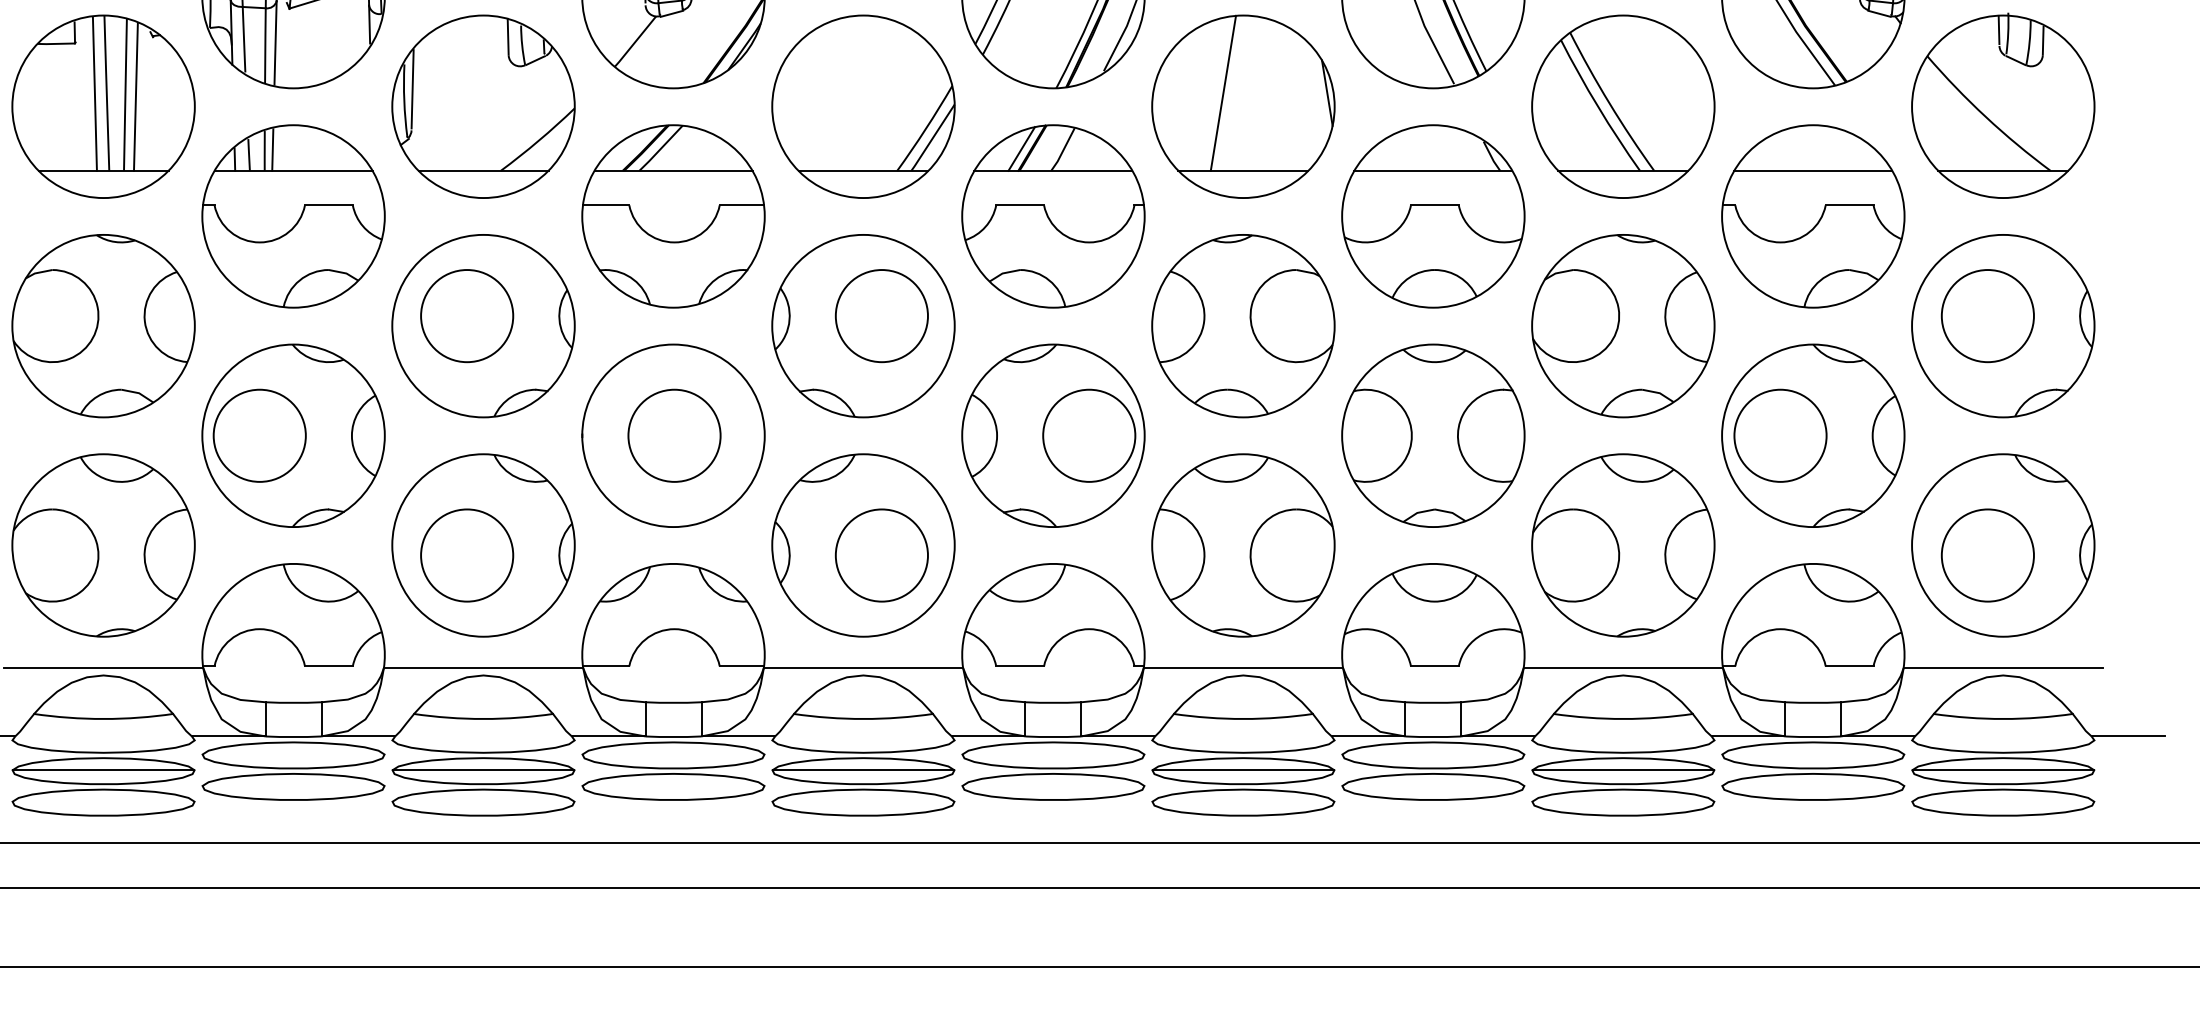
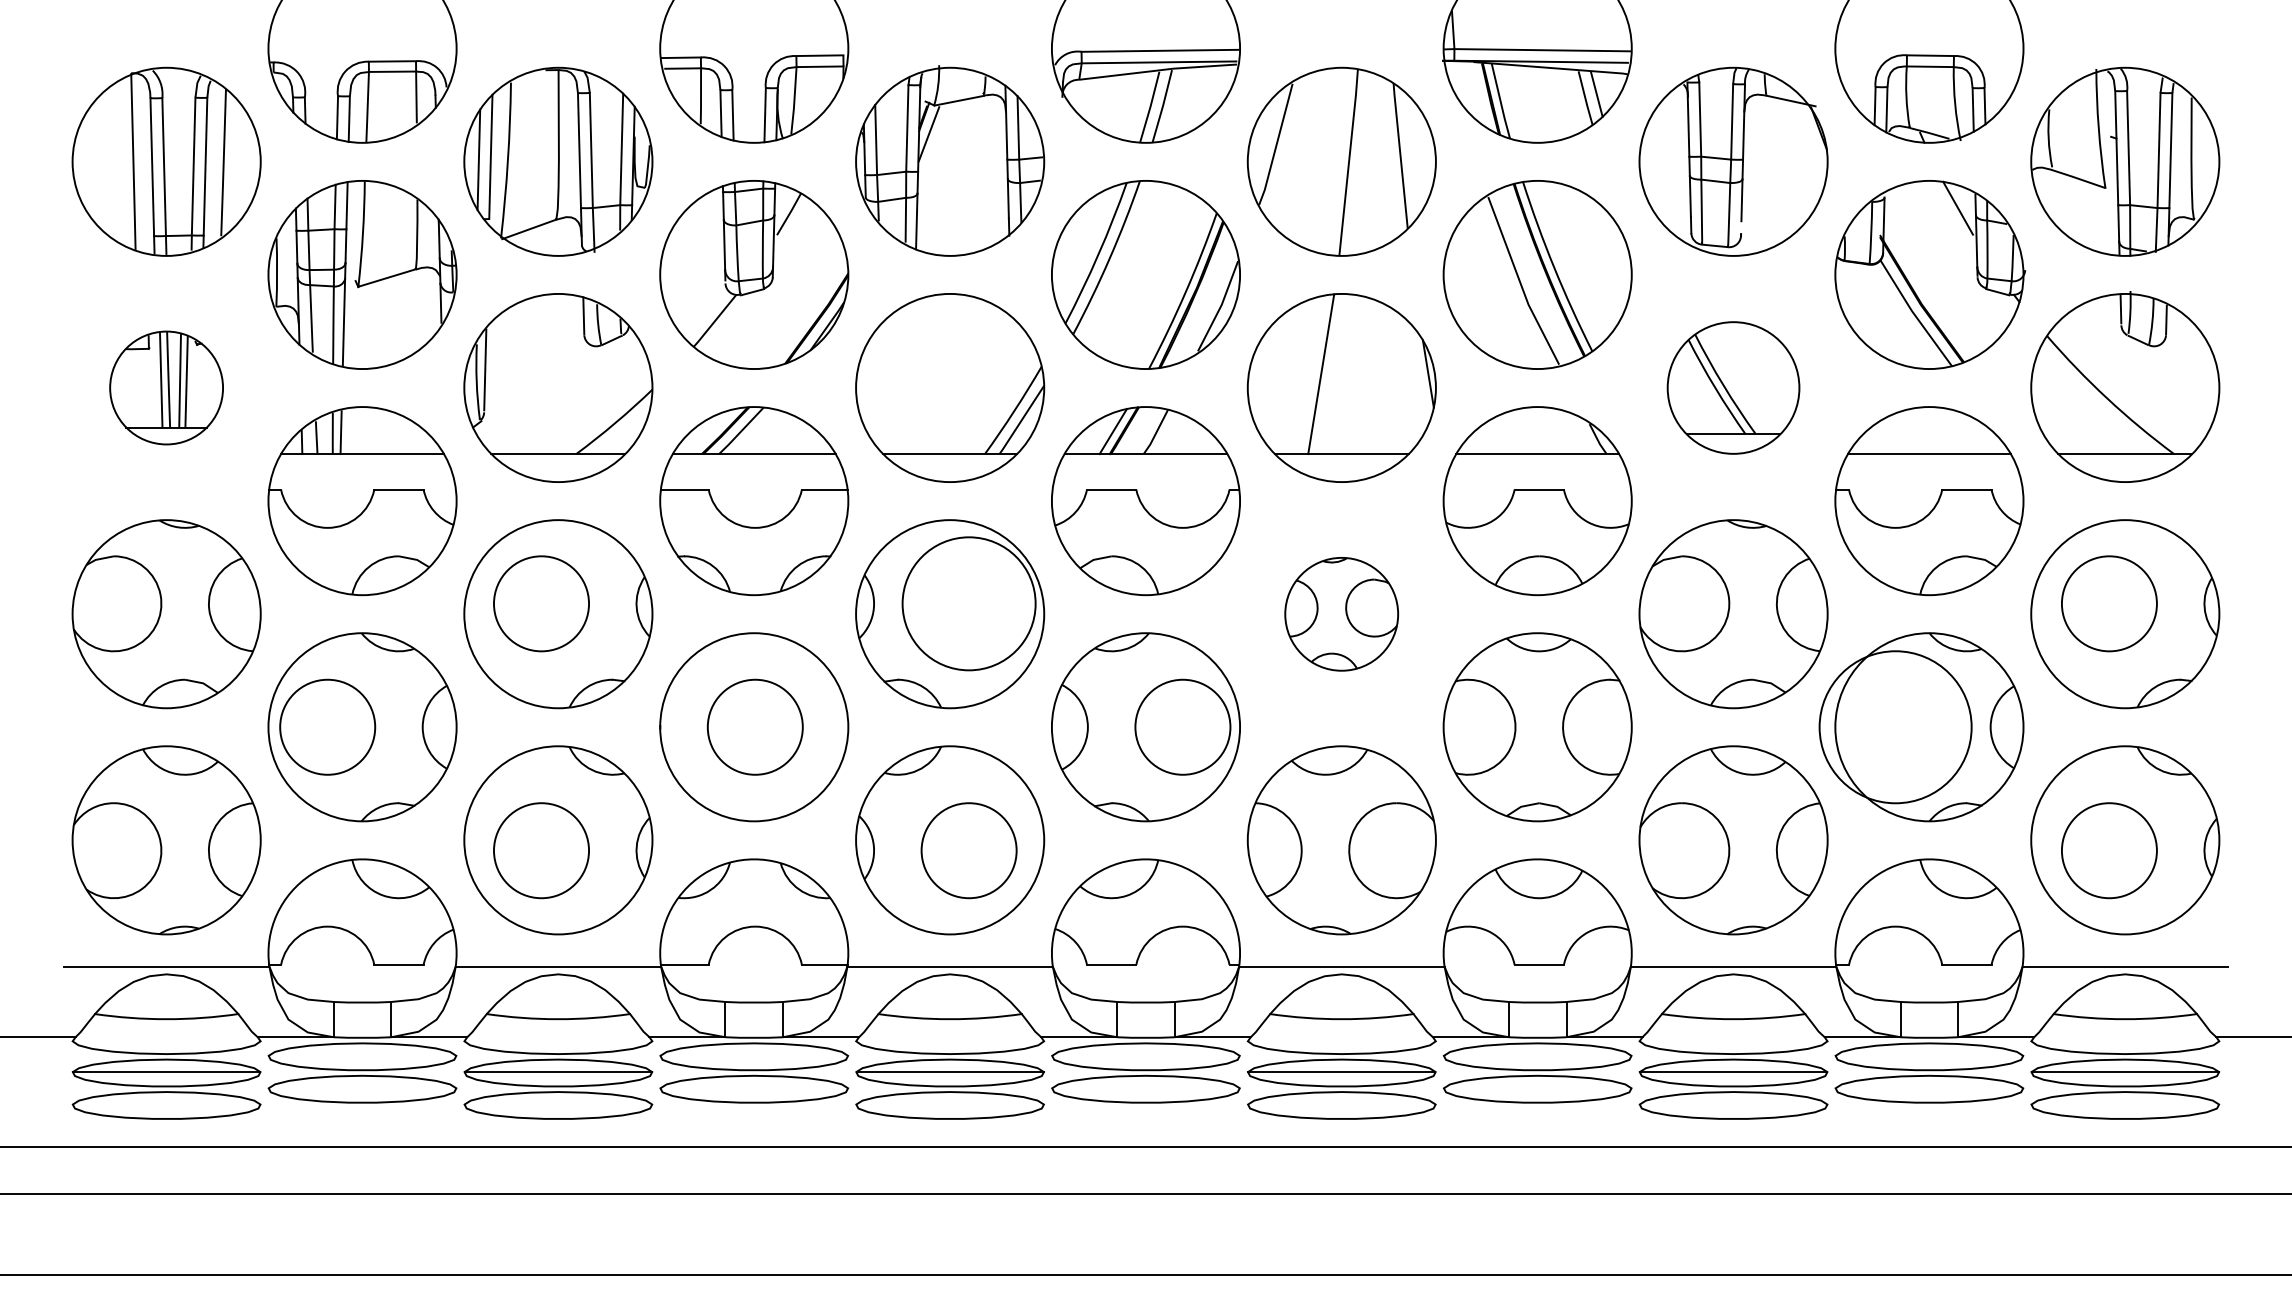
part: (103, 106) -> (166, 387), size x0.6
part: (1623, 106) -> (1733, 387), size x0.7
circle: (881, 315) -> (968, 603), size x1.4
part: (1243, 326) -> (1341, 614), size x0.6
circle: (1780, 435) -> (1895, 726), size x1.6

